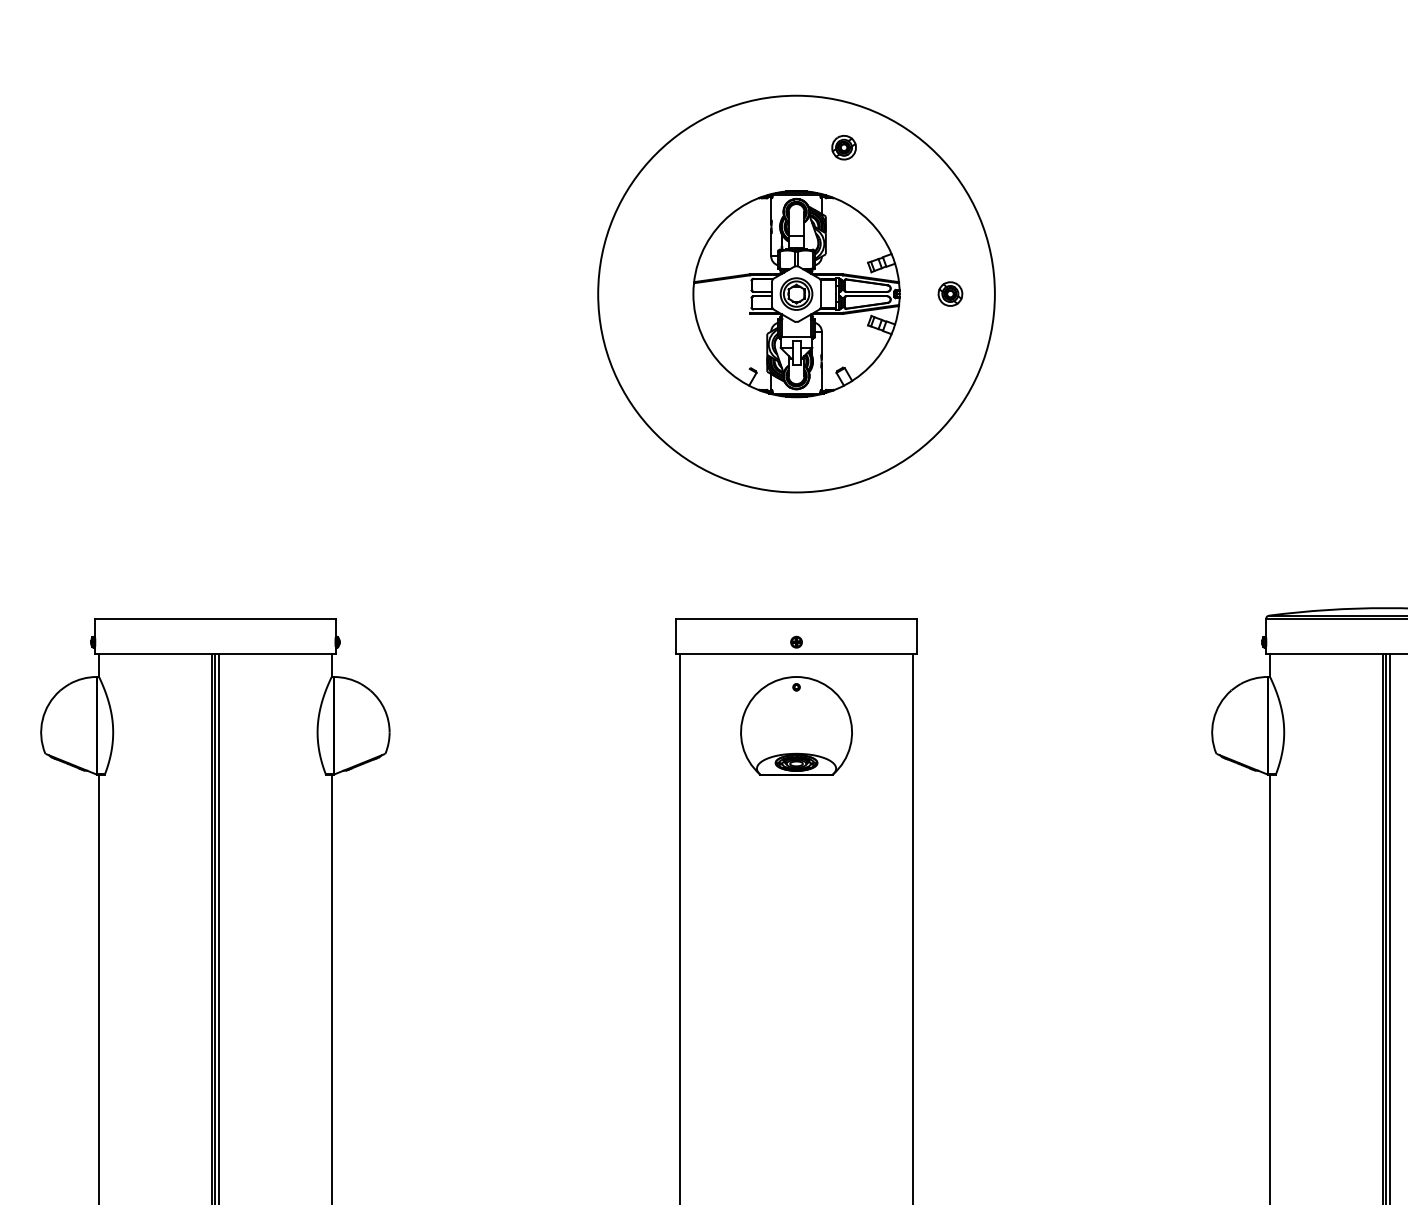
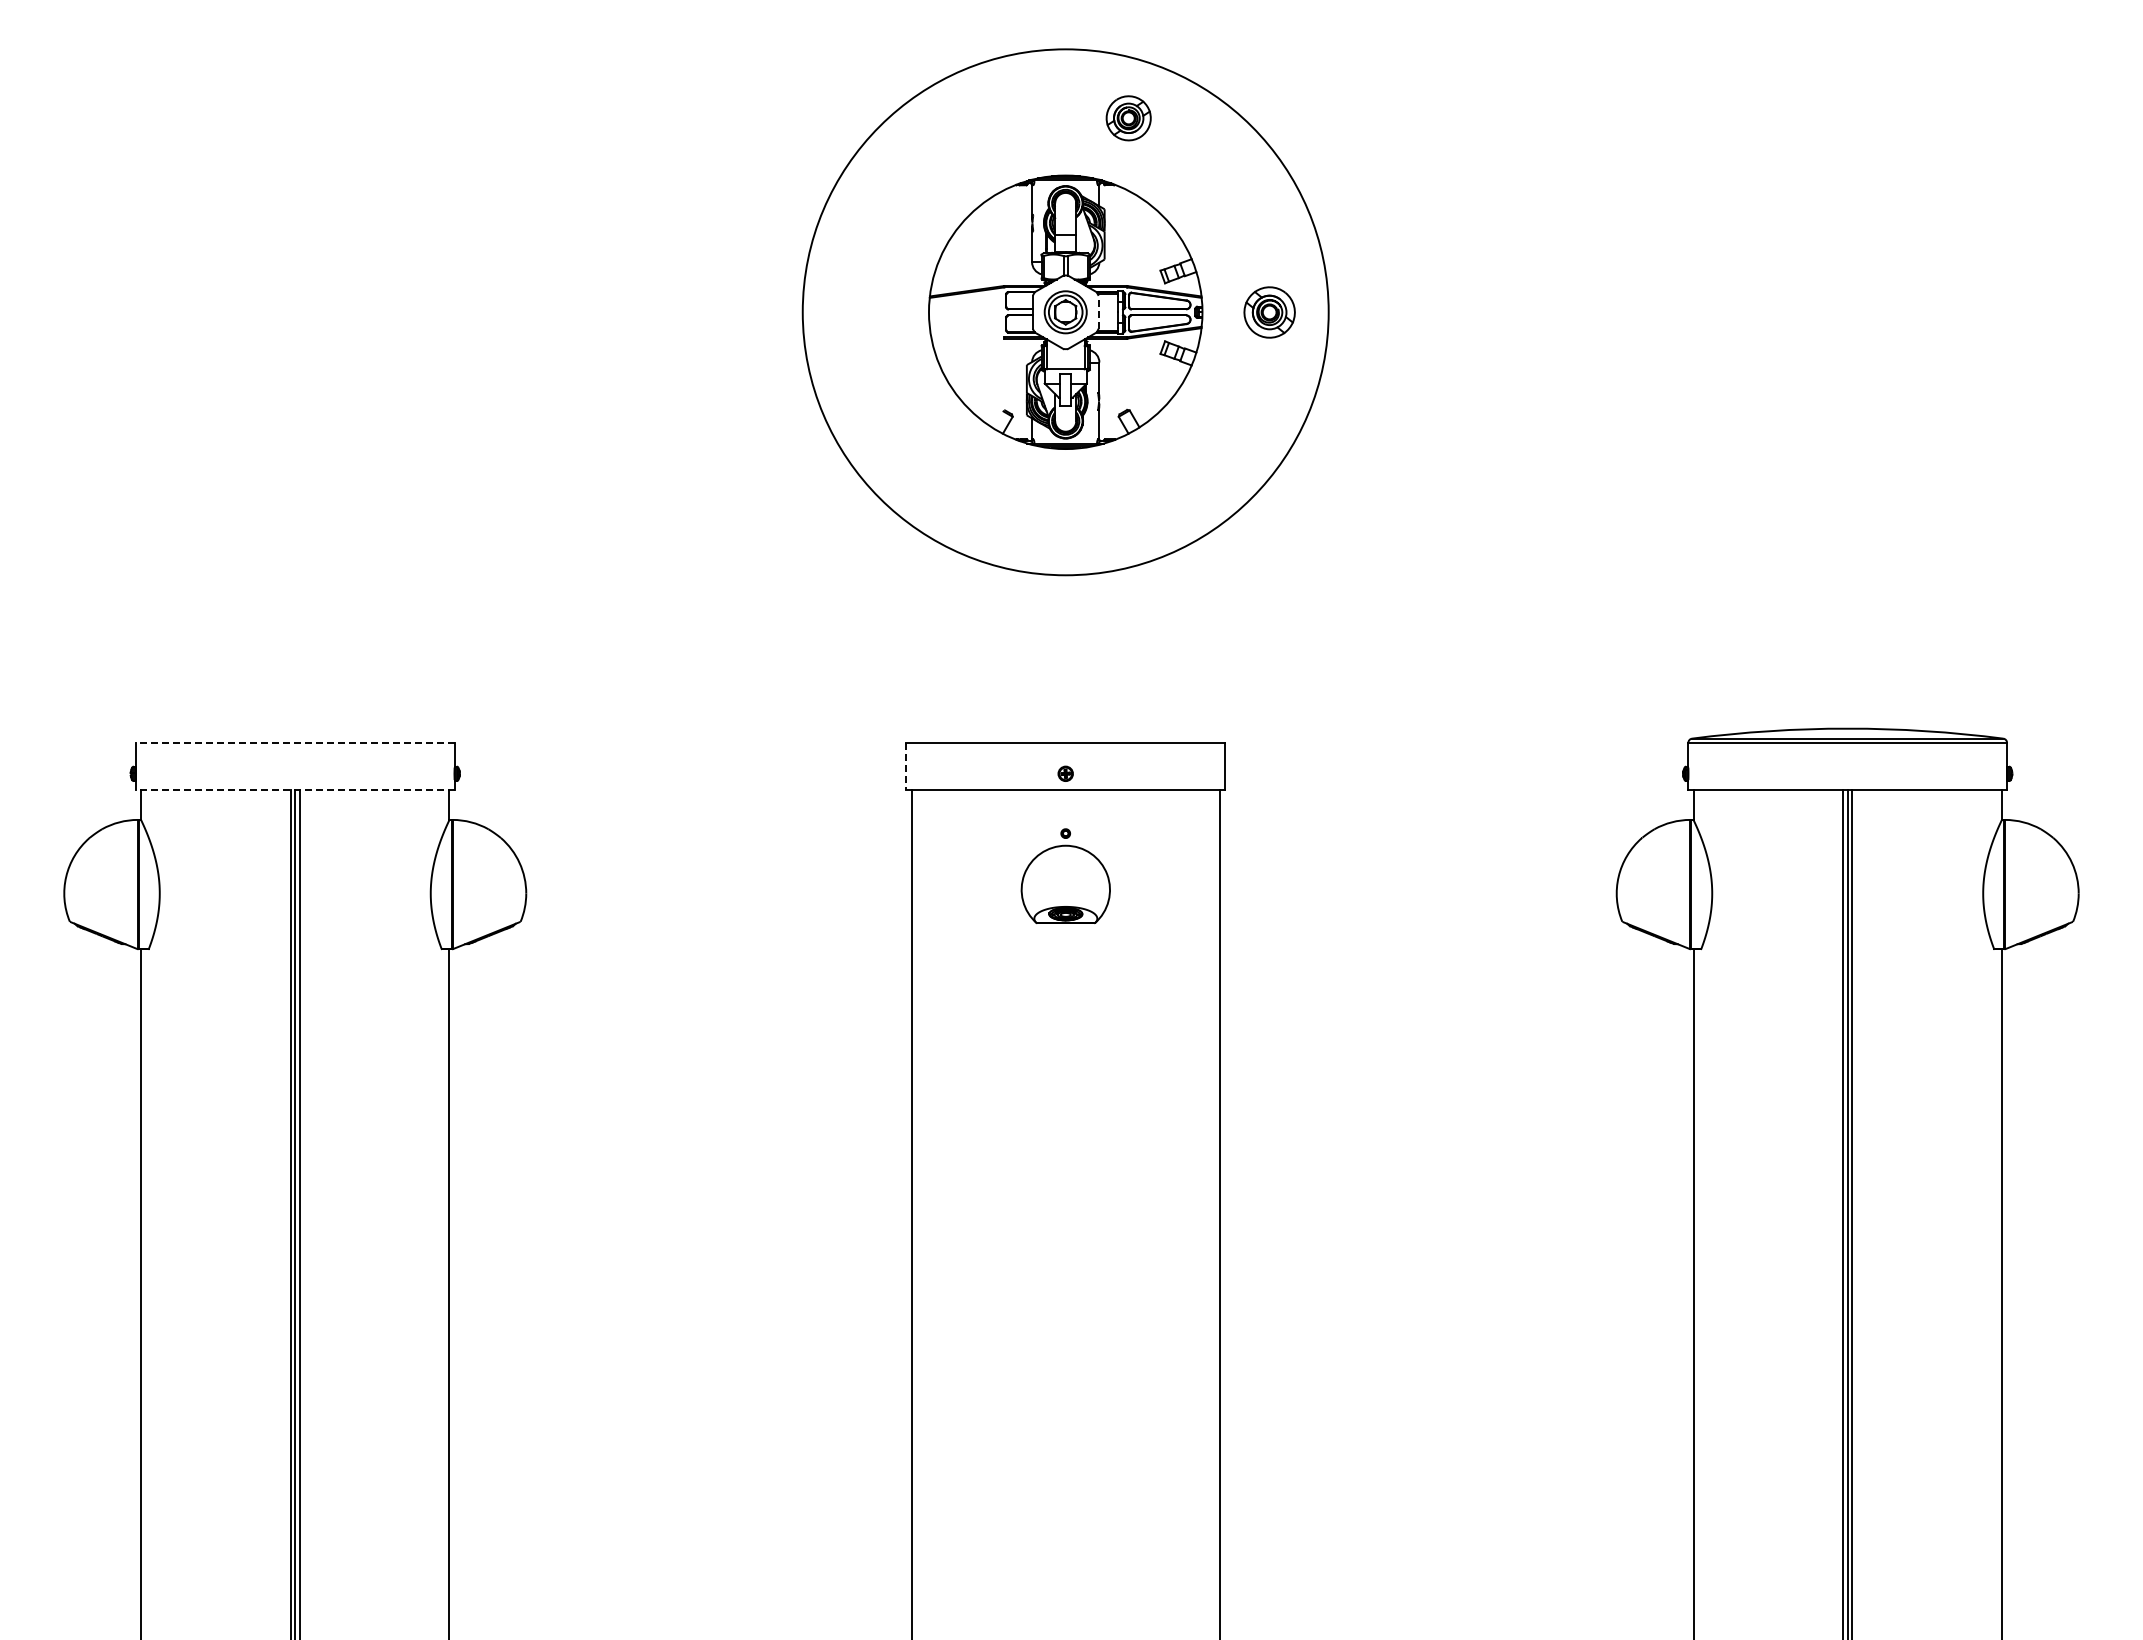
part: (843, 147) -> (1128, 117), size x1.4
line: (821, 293) -> (1098, 311), solid -> dashed
part: (950, 293) -> (1269, 311), size x1.6
line: (214, 618) -> (294, 742), solid -> dashed
line: (676, 636) -> (906, 766), solid -> dashed
line: (214, 654) -> (294, 789), solid -> dashed
part: (796, 725) -> (1065, 884), size x0.6

